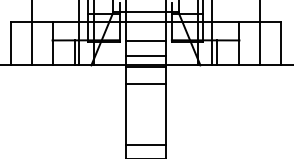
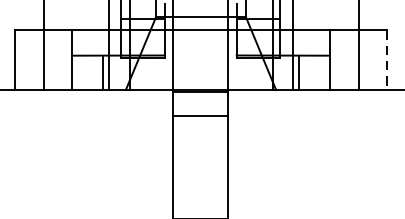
line: (145, 41) -> (200, 57), removed
line: (281, 43) -> (387, 59), solid -> dashed
line: (145, 55) -> (200, 76), removed
line: (145, 144) -> (200, 199), removed

